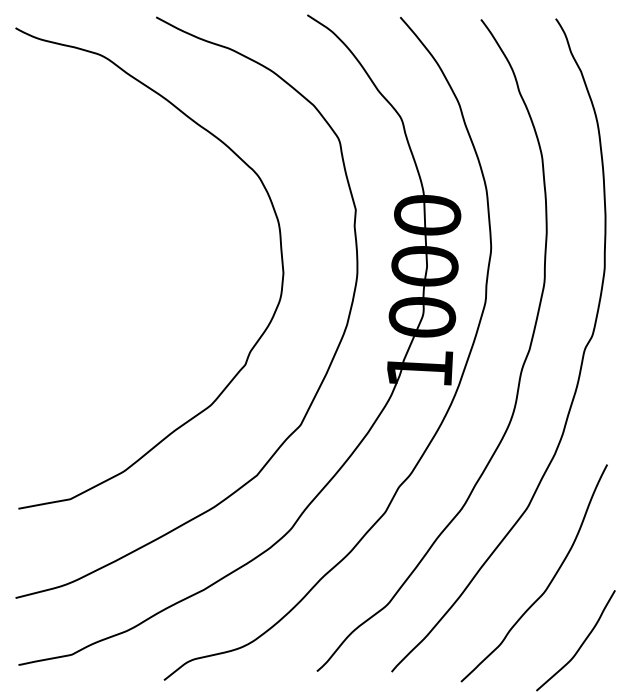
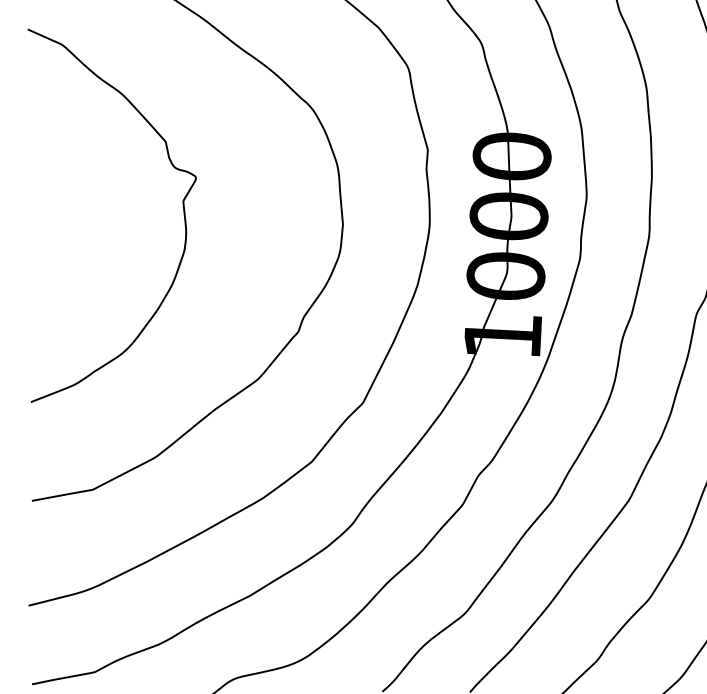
curve: (146, 257) -> (182, 206), added

